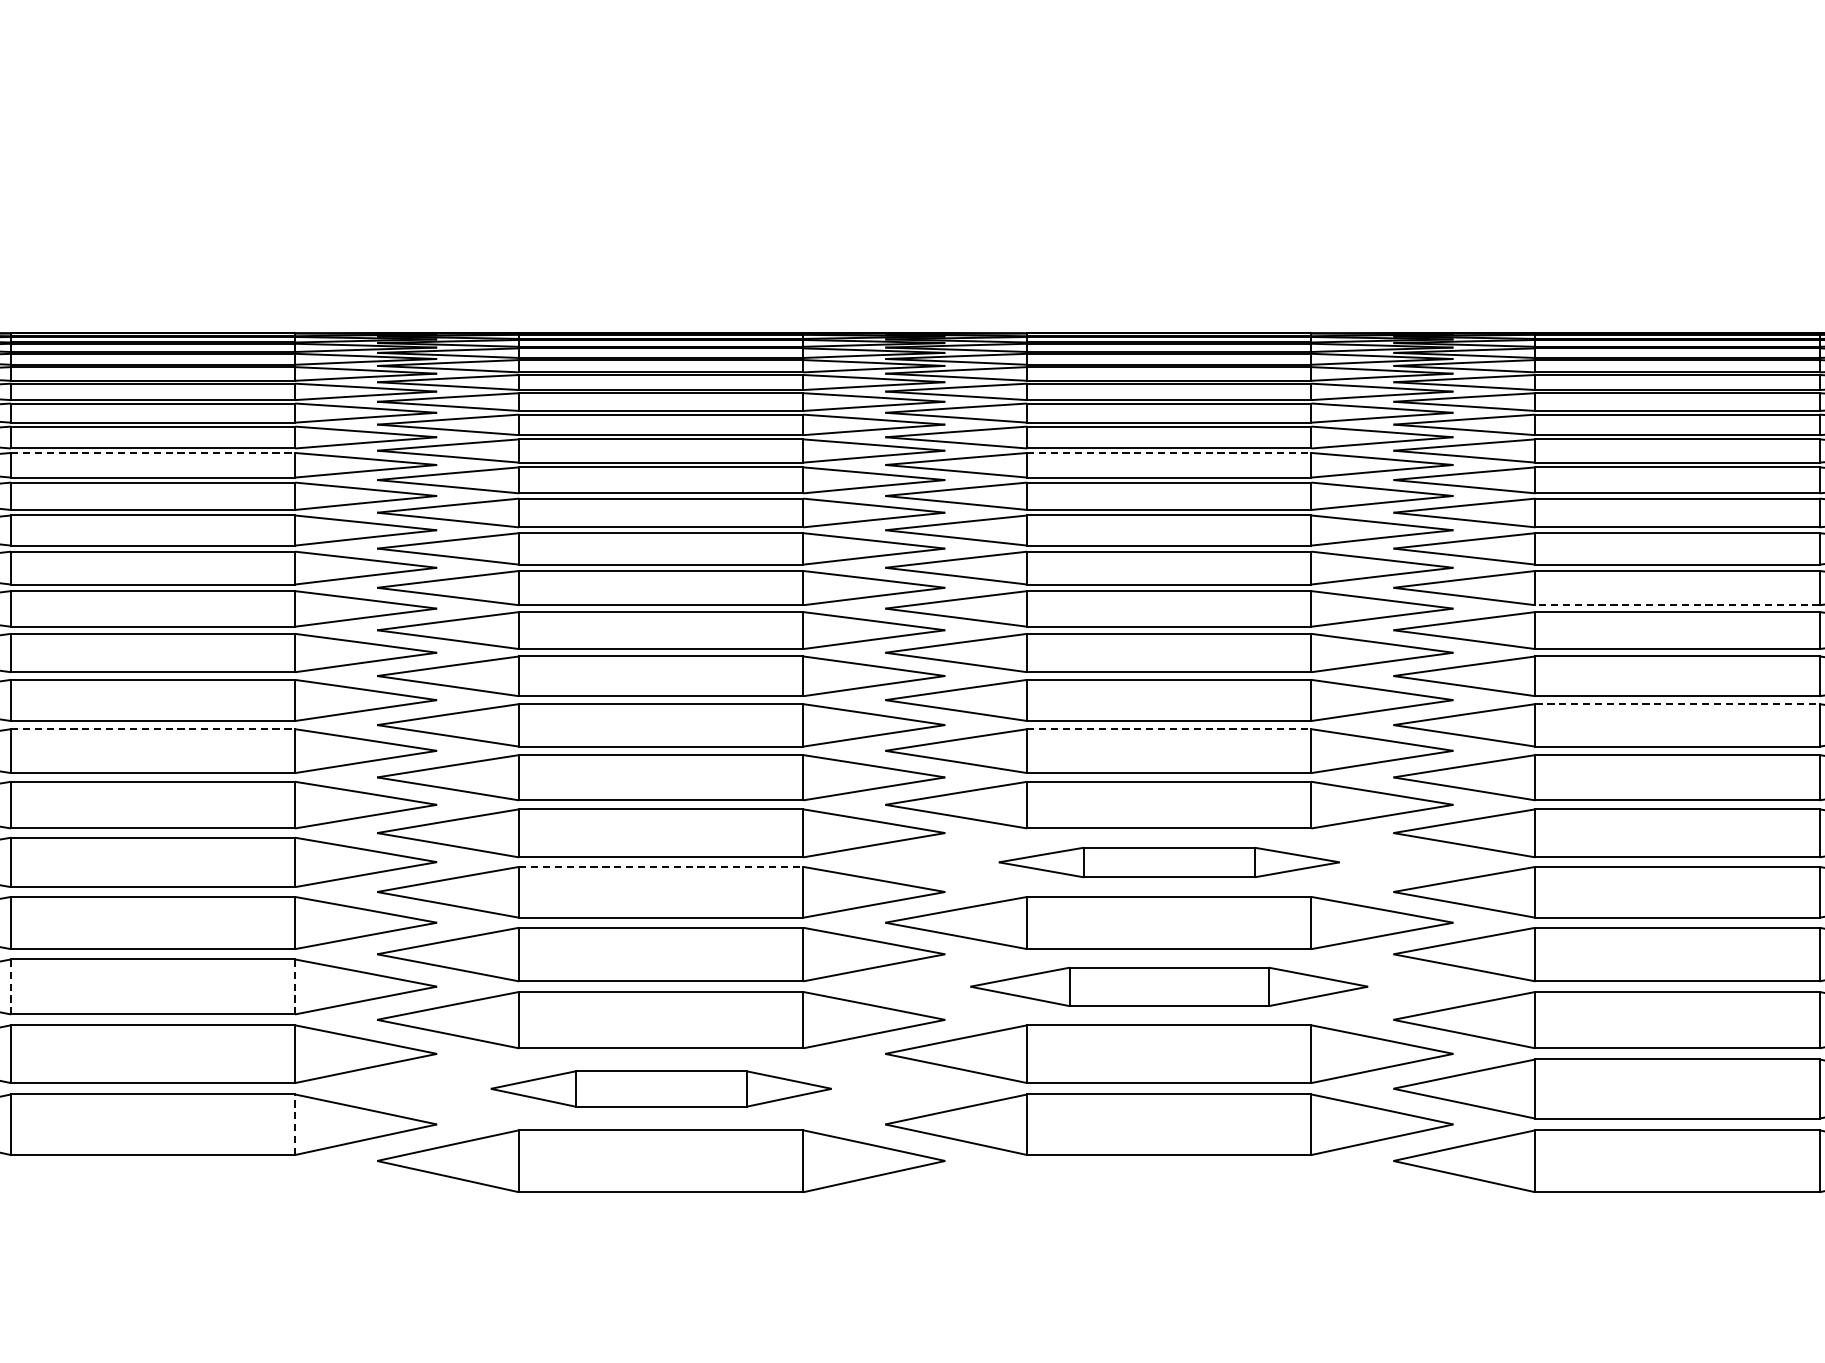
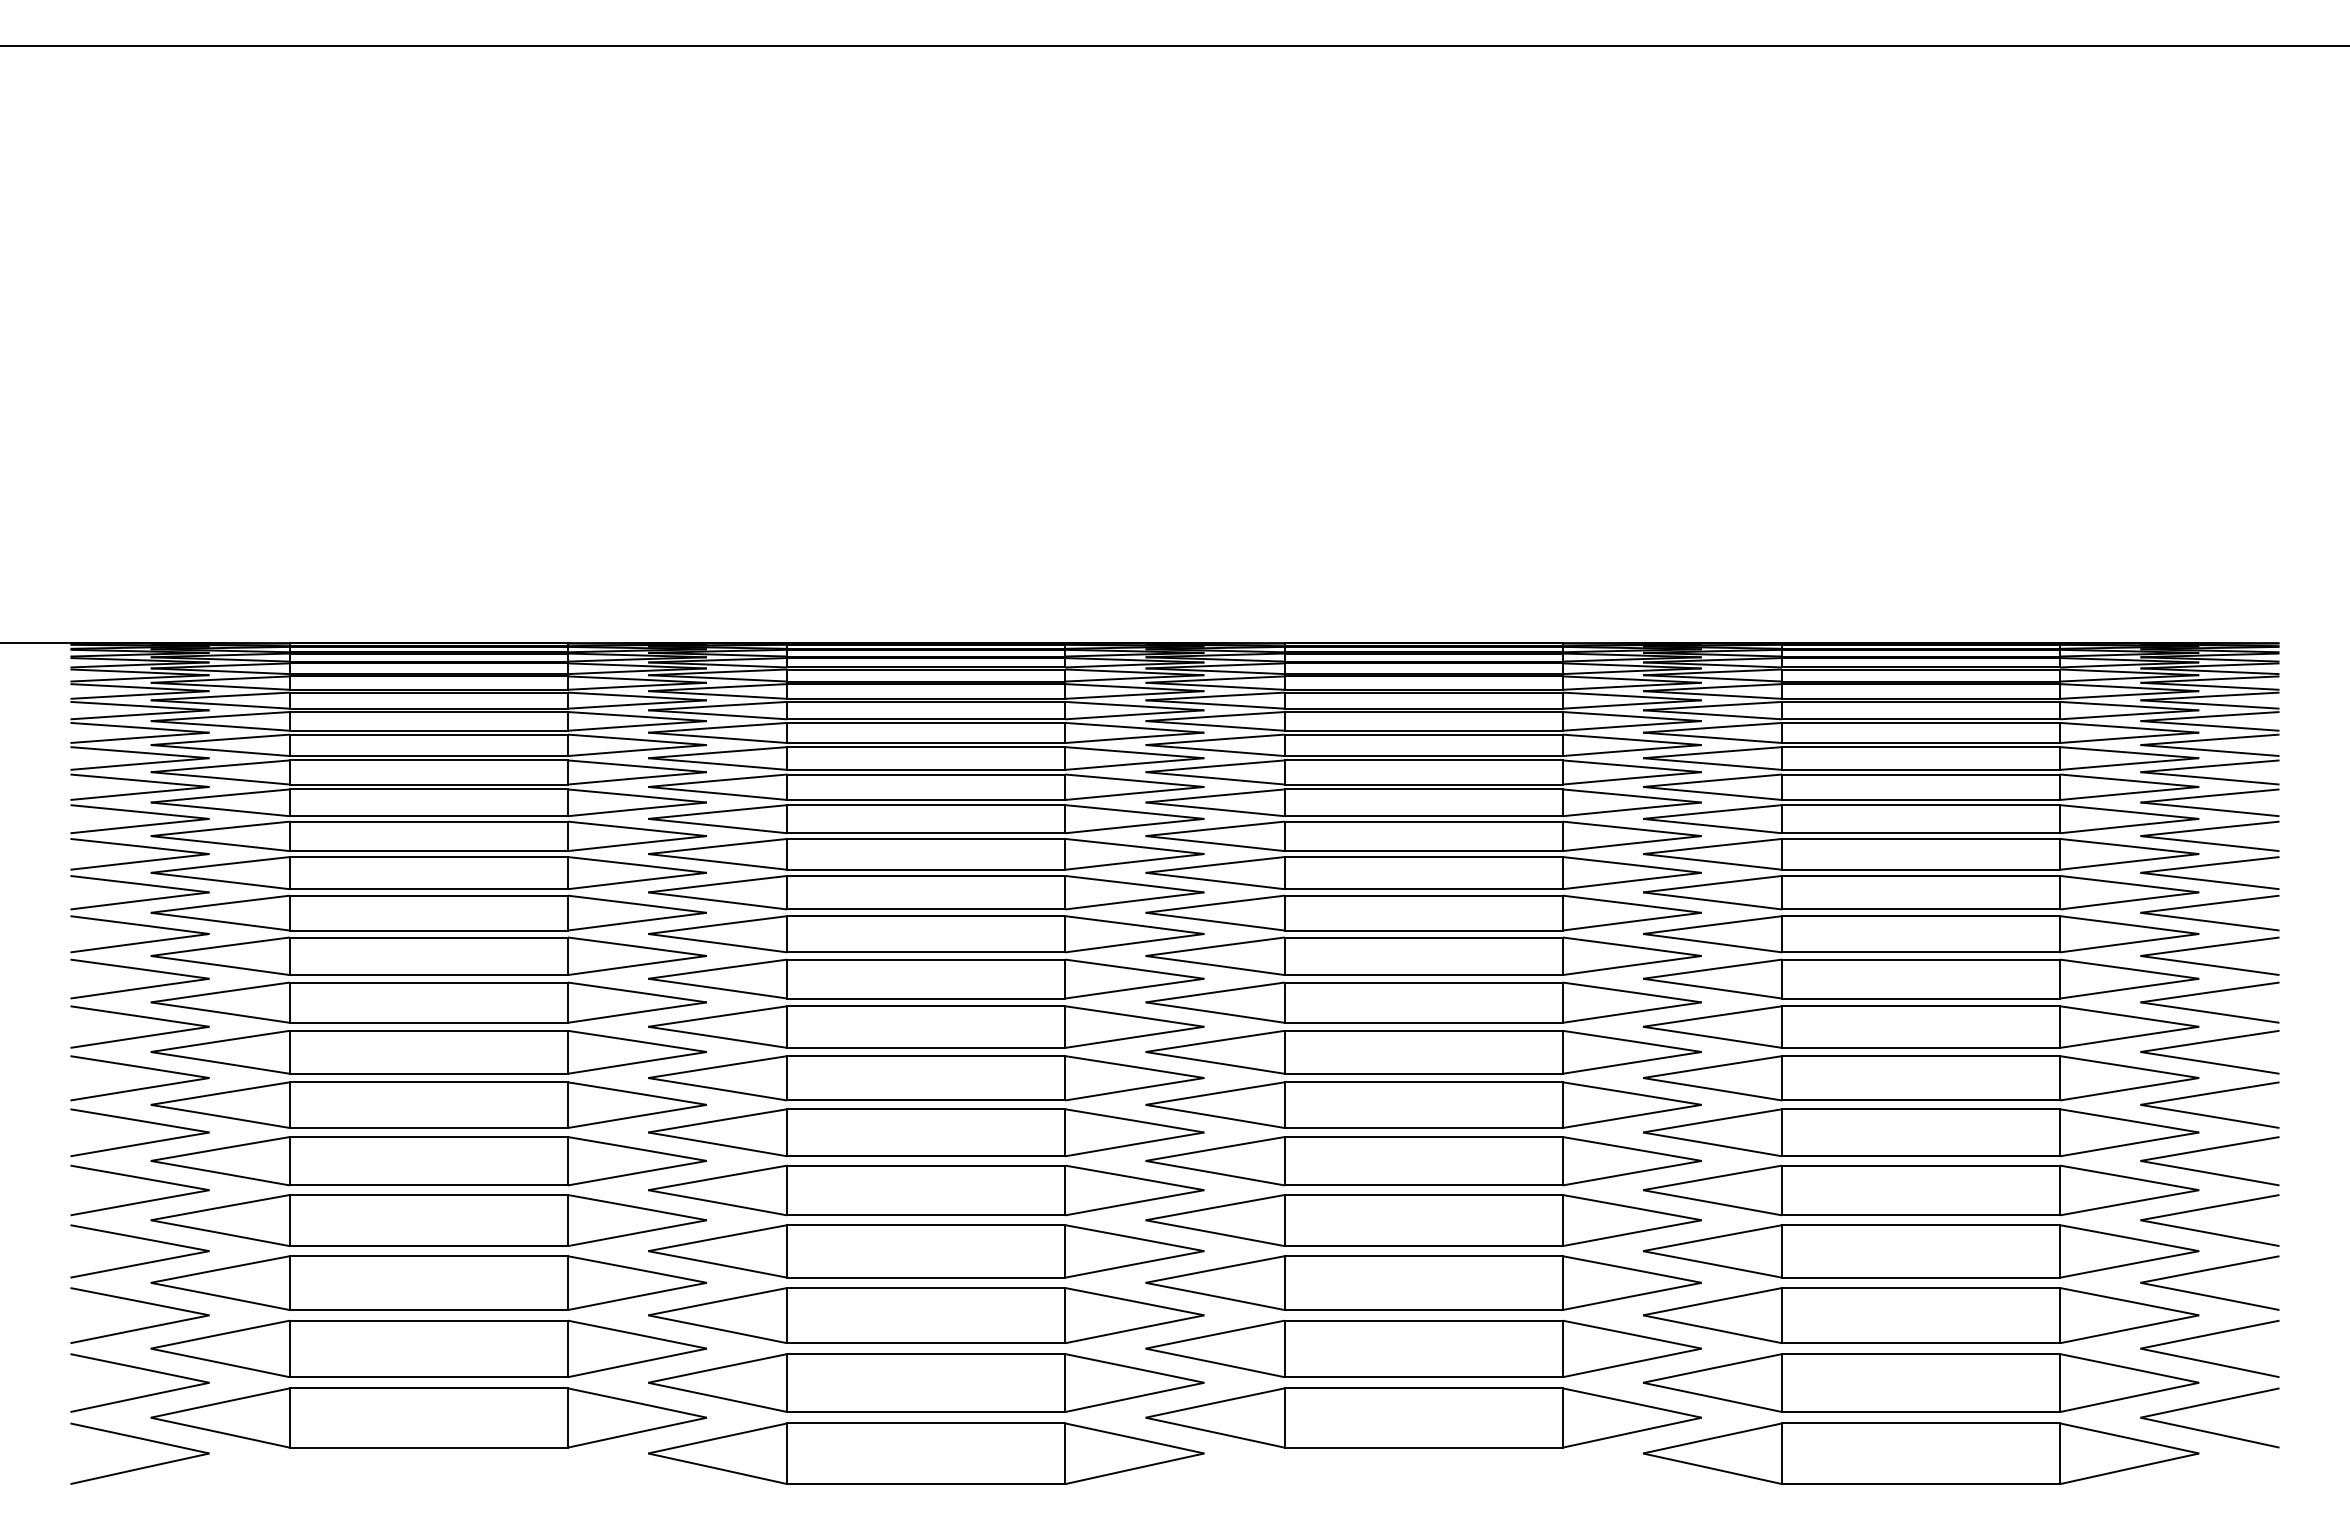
line: (153, 453) -> (429, 760), dashed -> solid
line: (1170, 453) -> (1424, 760), dashed -> solid
line: (1676, 605) -> (1920, 909), dashed -> solid
line: (1677, 704) -> (1921, 1006), dashed -> solid
line: (153, 728) -> (429, 1030), dashed -> solid
line: (1170, 728) -> (1424, 1030), dashed -> solid
part: (1169, 862) -> (1423, 1161), size x1.67
line: (661, 866) -> (926, 1165), dashed -> solid
part: (1169, 986) -> (1423, 1282), size x1.43
line: (10, 987) -> (289, 1283), dashed -> solid
line: (294, 987) -> (567, 1283), dashed -> solid
part: (661, 1088) -> (926, 1382), size x1.67
line: (294, 1125) -> (567, 1418), dashed -> solid

